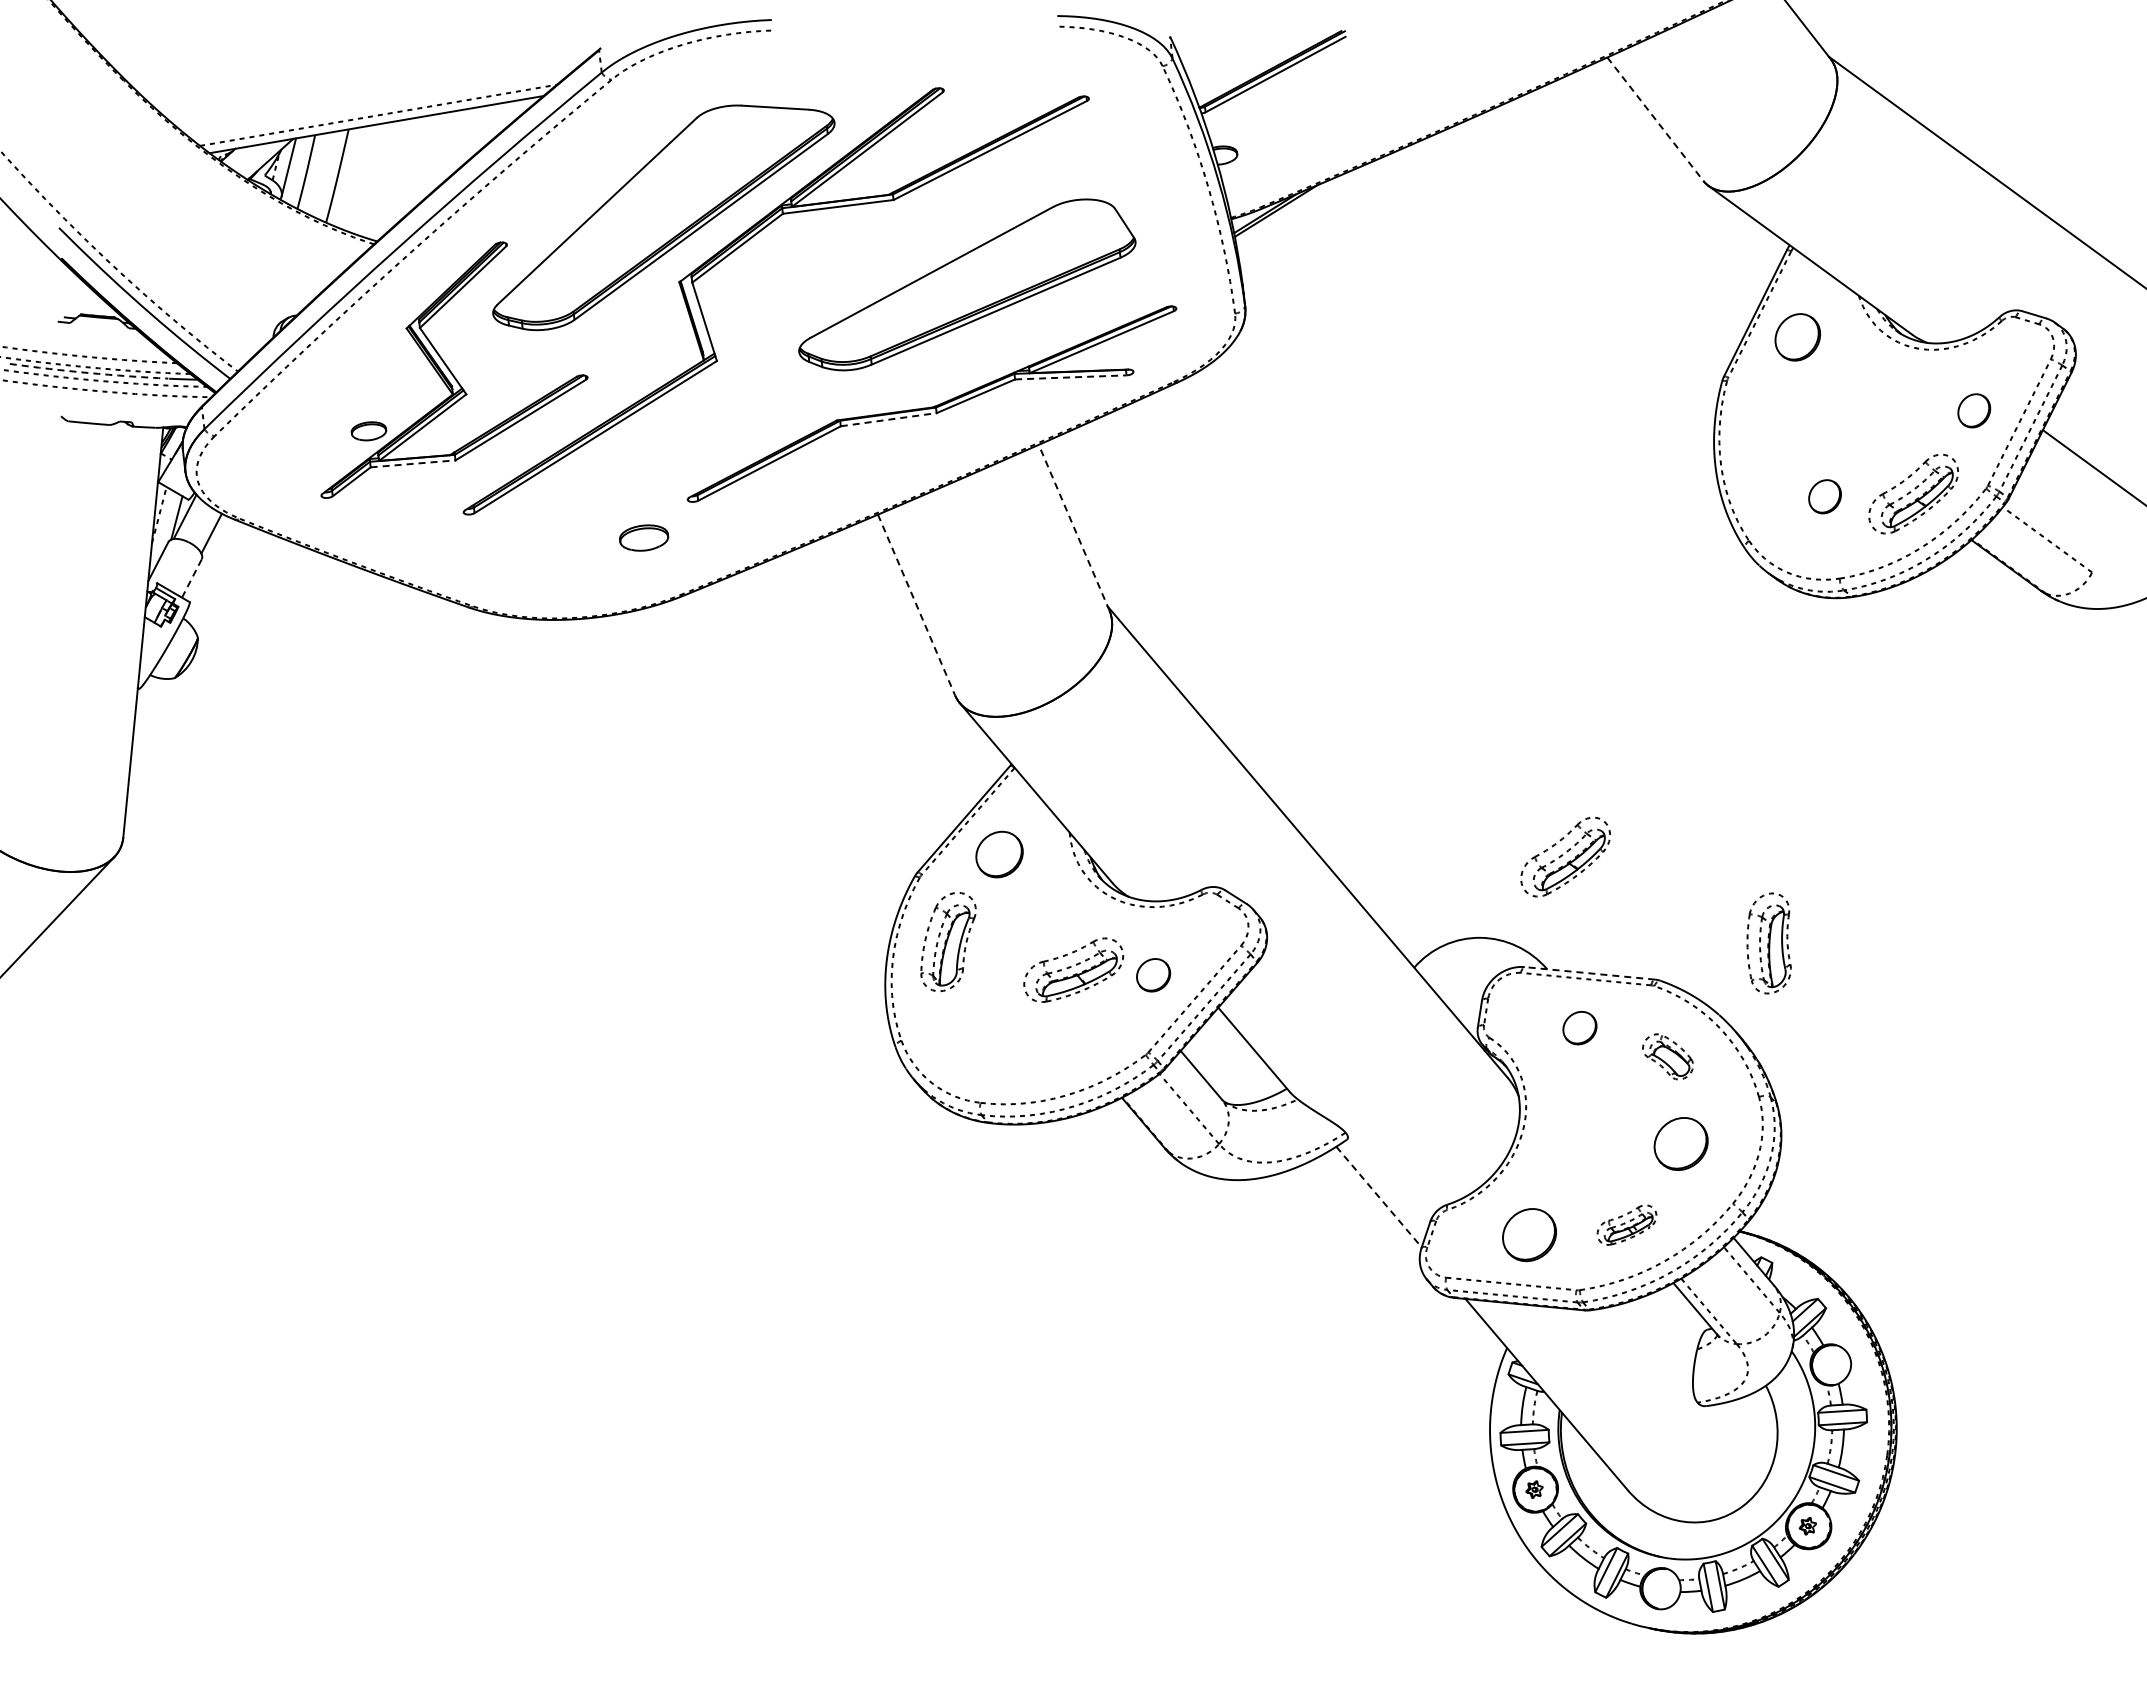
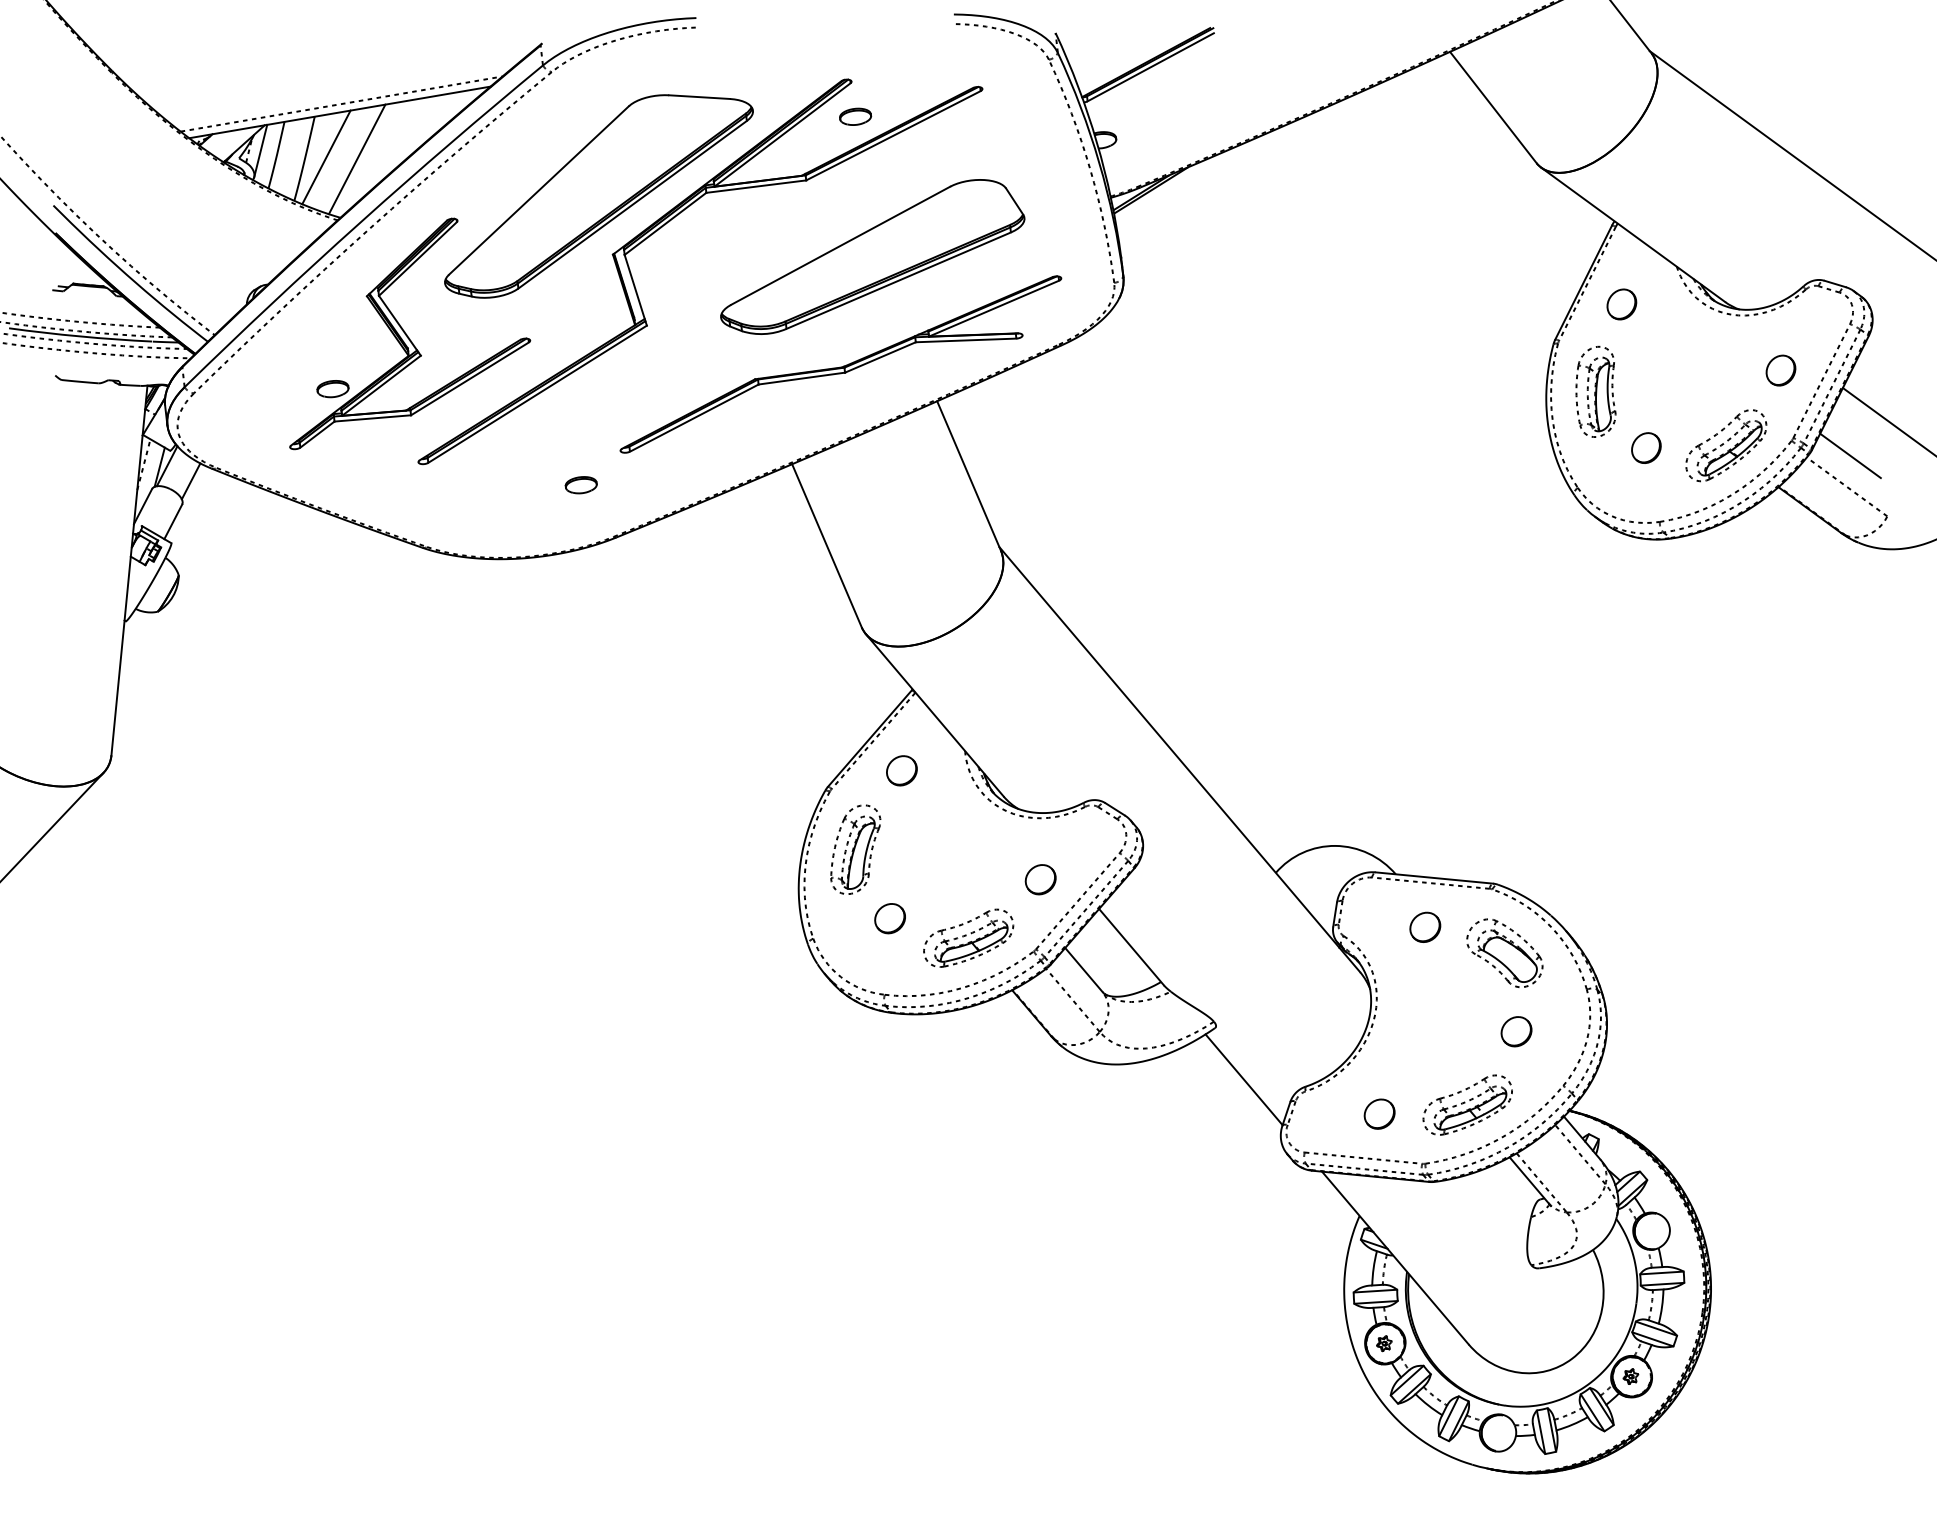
line: (1655, 119) -> (1493, 107), dashed -> solid
part: (948, 129) -> (855, 116), added
line: (361, 174) -> (326, 157), added
line: (395, 176) -> (356, 159), added
part: (1797, 337) -> (1621, 304), size x0.71
arc: (88, 373) -> (80, 336), dashed -> solid
line: (1070, 377) -> (965, 340), dashed -> solid
line: (889, 419) -> (802, 378), dashed -> solid
line: (413, 463) -> (373, 418), dashed -> solid
line: (2050, 504) -> (1849, 455), added
line: (1073, 527) -> (968, 475), dashed -> solid
part: (644, 537) -> (581, 484), size x0.71
line: (191, 578) -> (172, 521), dashed -> solid
line: (916, 605) -> (826, 546), dashed -> solid
part: (999, 854) -> (901, 770), size x0.71
part: (1565, 857) -> (1412, 773), removed
part: (1768, 943) -> (1595, 391), moved
part: (1073, 969) -> (968, 937), moved
line: (1589, 973) -> (1433, 878), dashed -> solid
part: (986, 1018) -> (890, 918), added
part: (1667, 1056) -> (1504, 952), size x1.67
part: (1680, 1143) -> (1516, 1031), size x0.62
line: (1379, 1197) -> (1244, 1080), dashed -> solid
part: (1626, 1224) -> (1467, 1104), size x1.67
part: (1528, 1235) -> (1378, 1114), size x0.62

